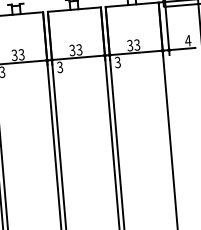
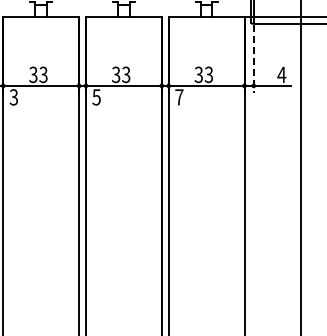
line: (167, 31) -> (253, 58), solid -> dashed
text: (117, 62) -> (179, 97), 3 -> 7
text: (59, 66) -> (96, 96), 3 -> 5

